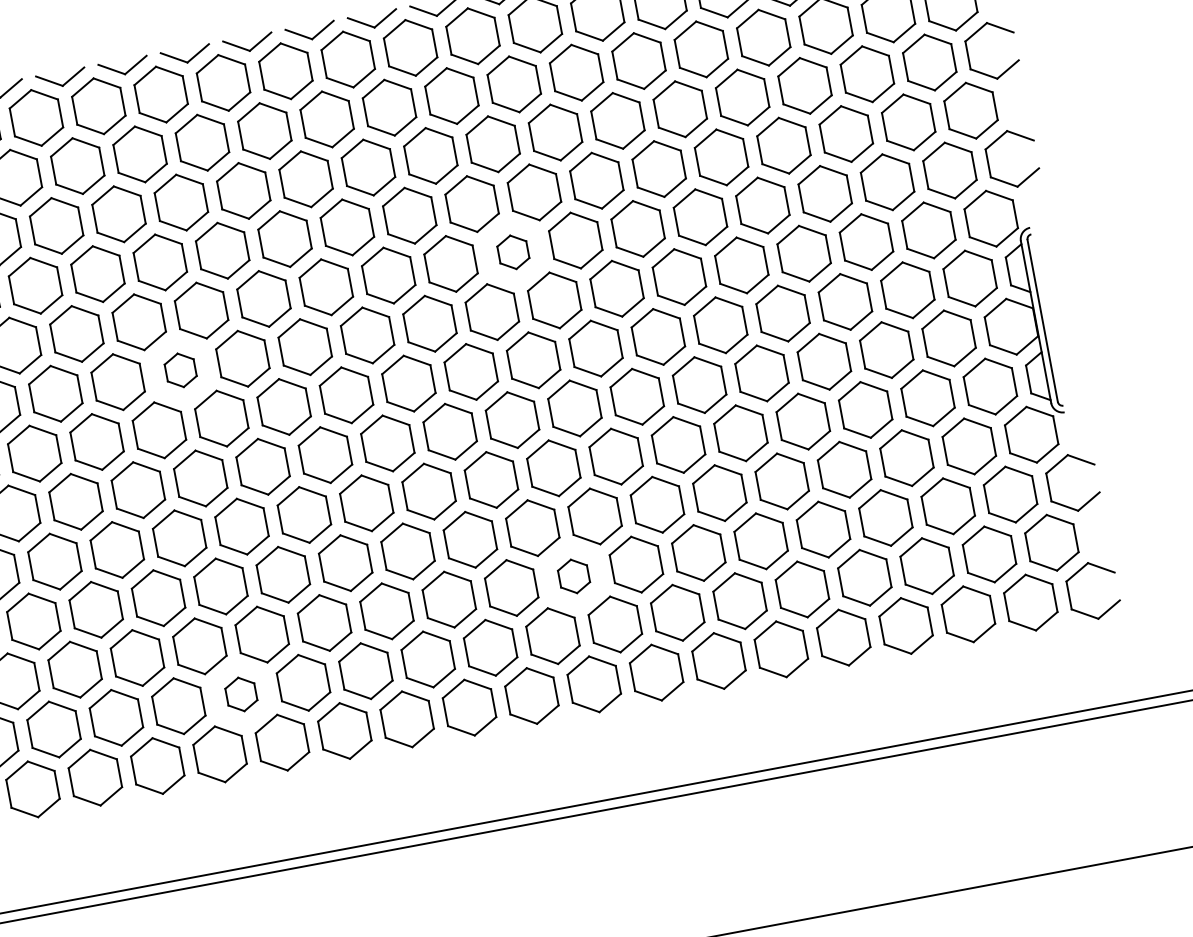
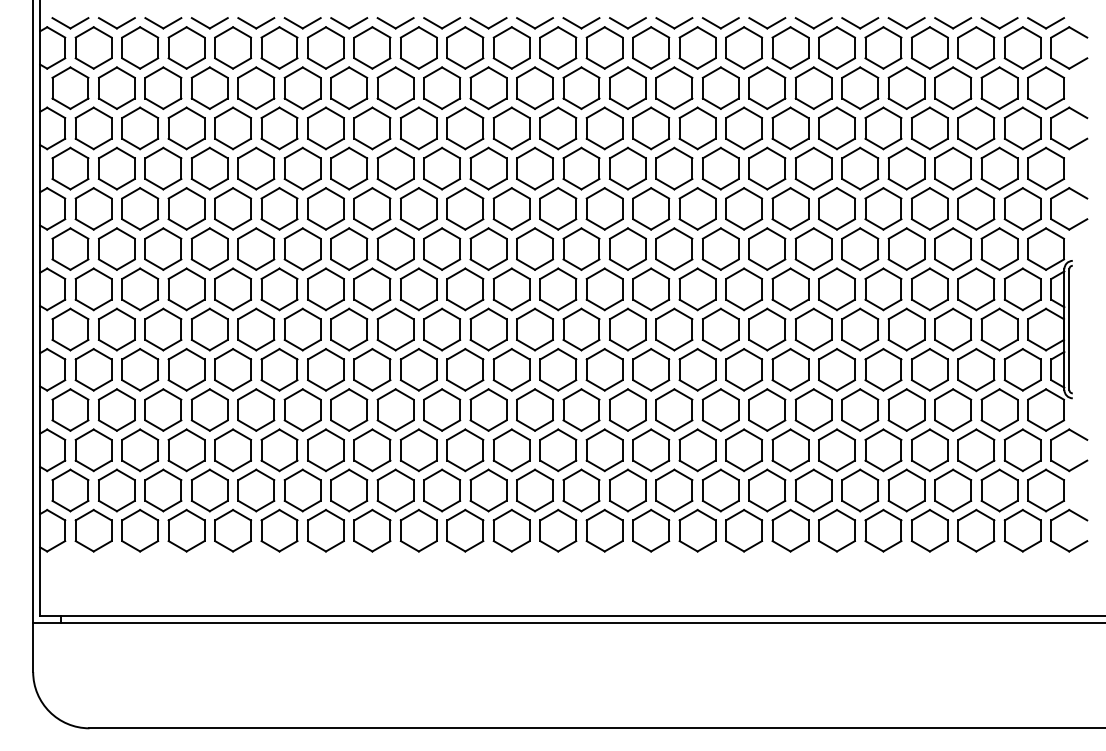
part: (513, 251) -> (697, 208), size x1.67
part: (180, 369) -> (442, 248), size x1.67
part: (573, 576) -> (697, 450), size x1.67
part: (241, 694) -> (442, 490), size x1.67

